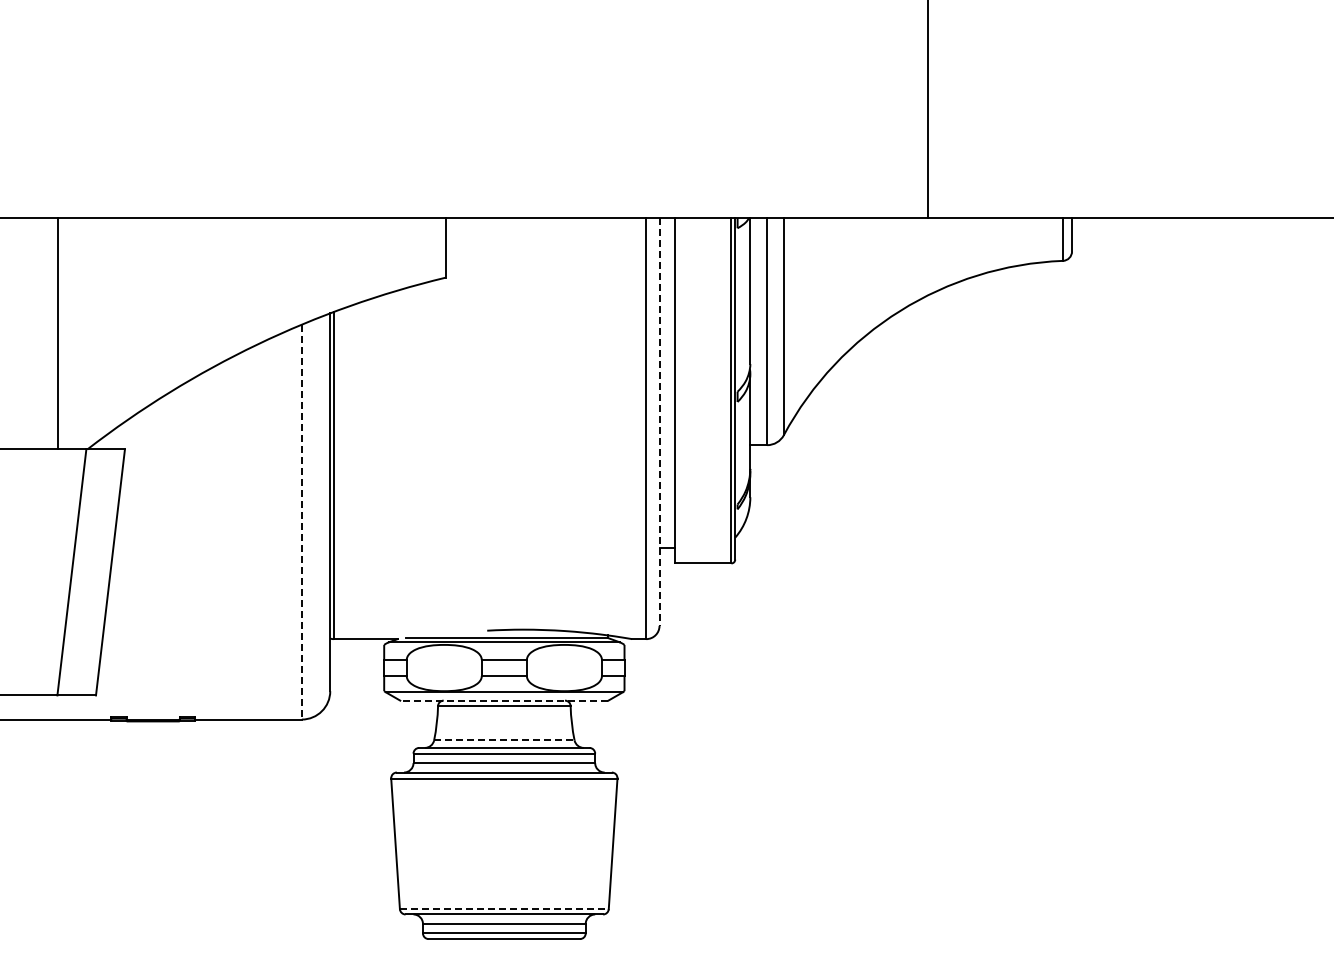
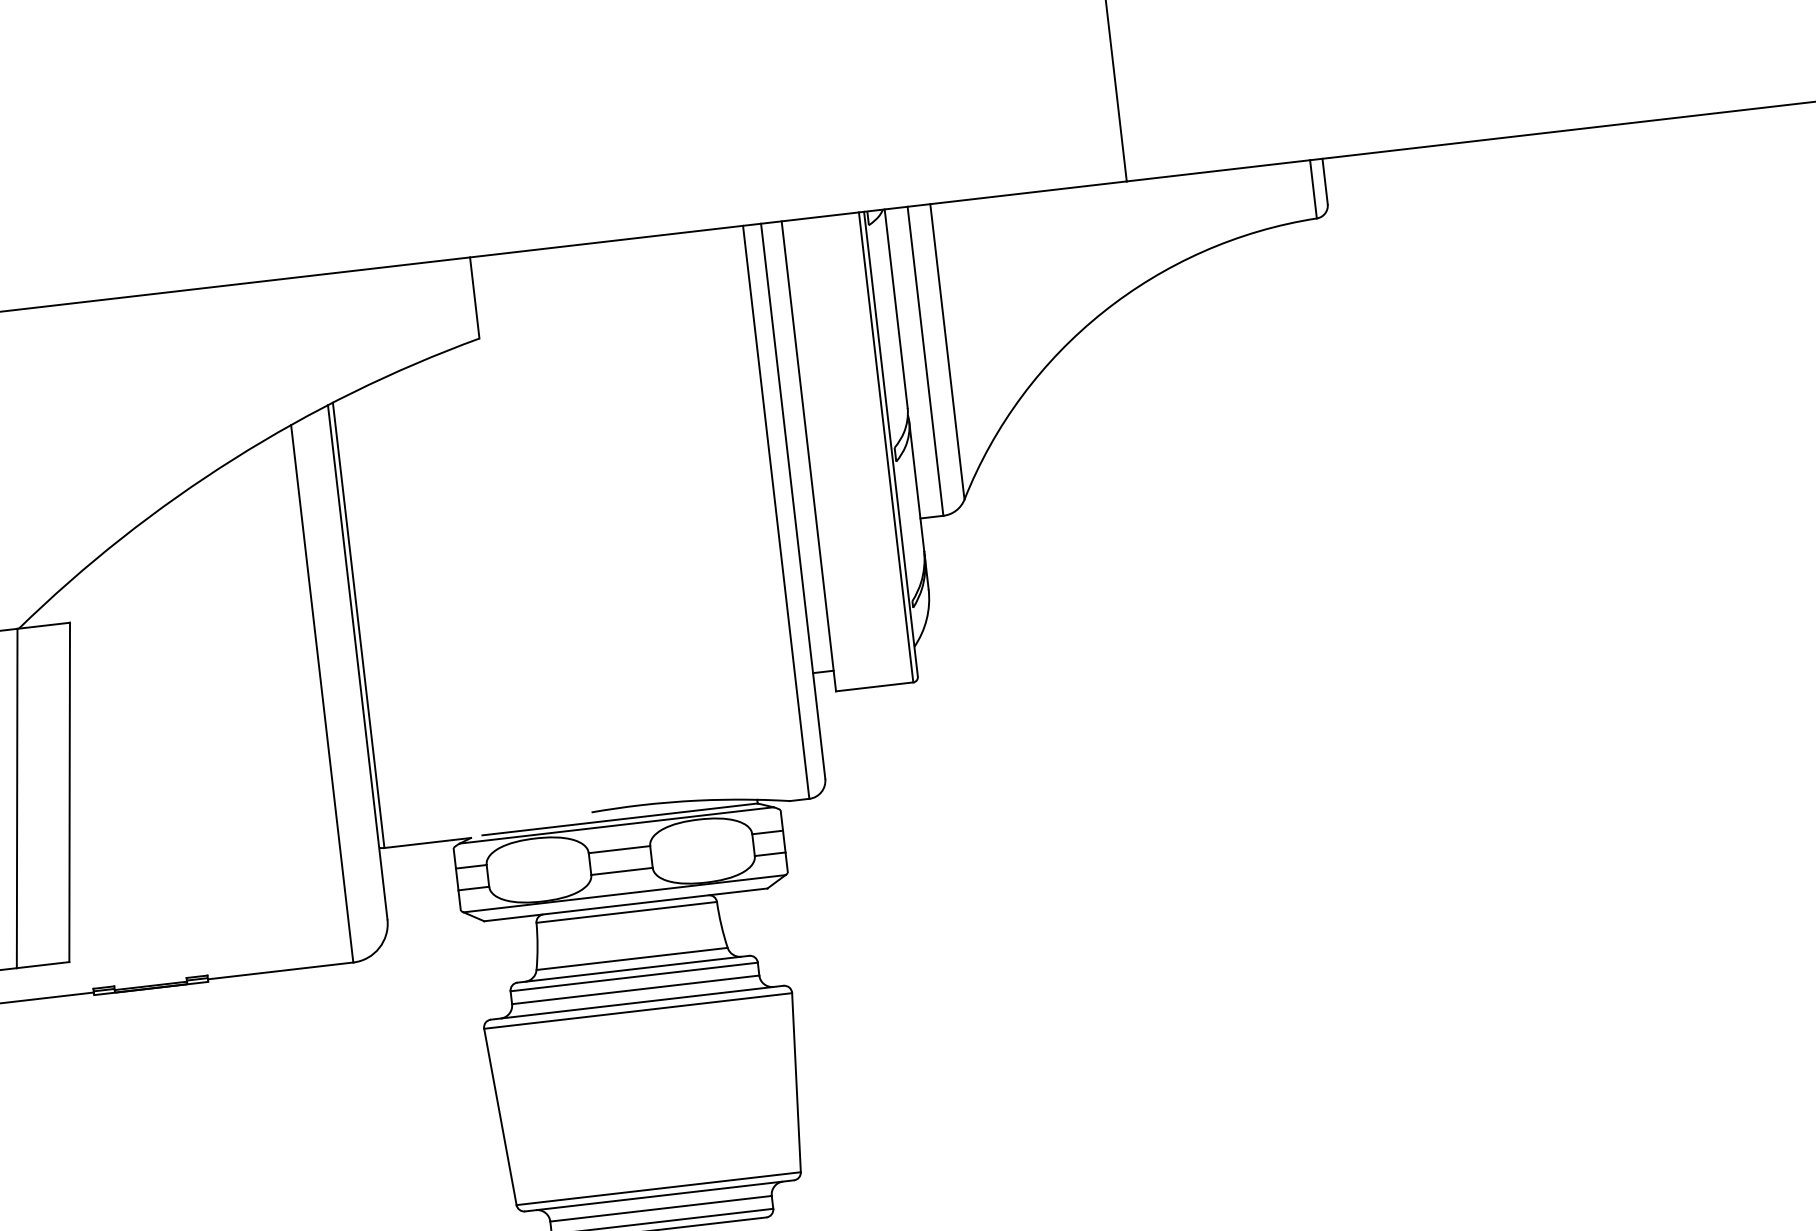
line: (659, 421) -> (793, 500), dashed -> solid
line: (301, 522) -> (321, 694), dashed -> solid
line: (503, 700) -> (624, 904), dashed -> solid
line: (504, 740) -> (632, 959), dashed -> solid
line: (504, 909) -> (658, 1189), dashed -> solid

